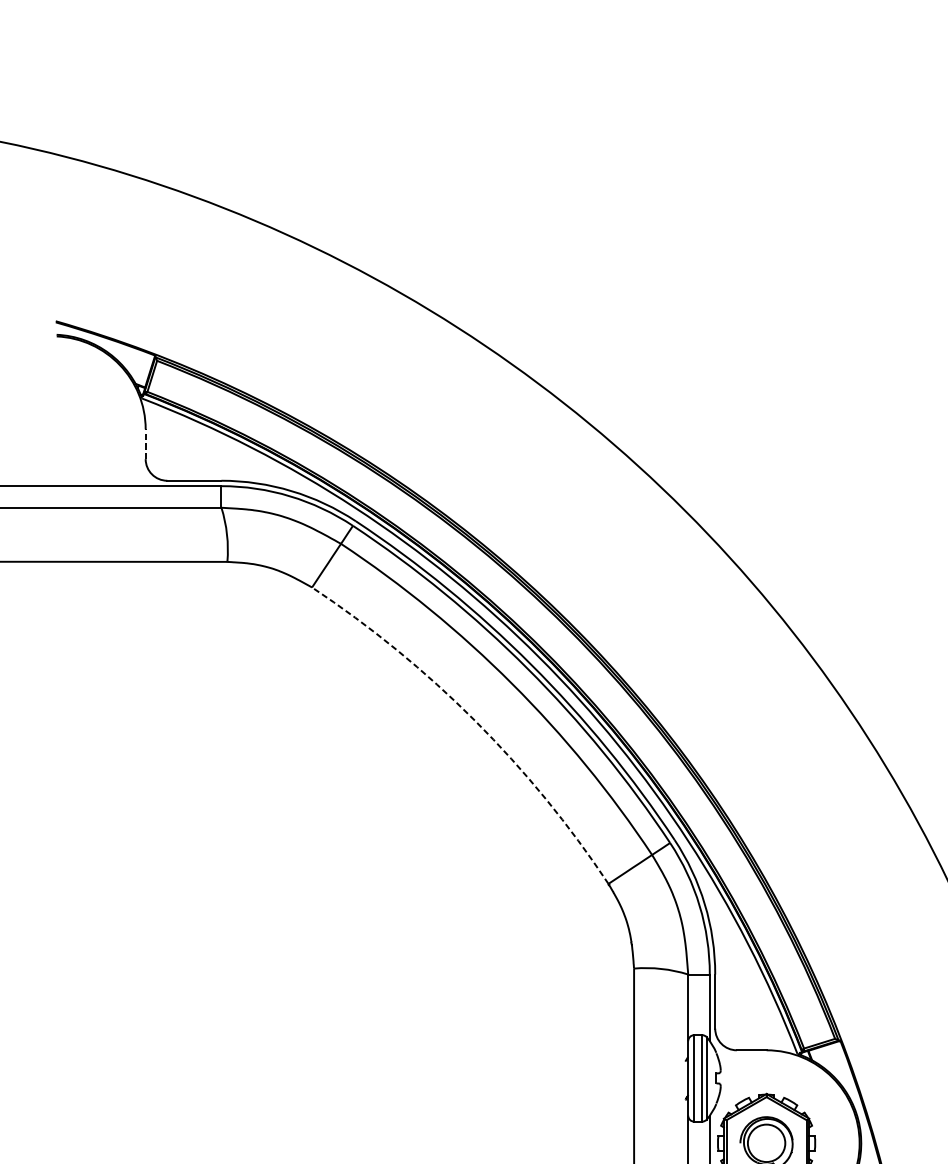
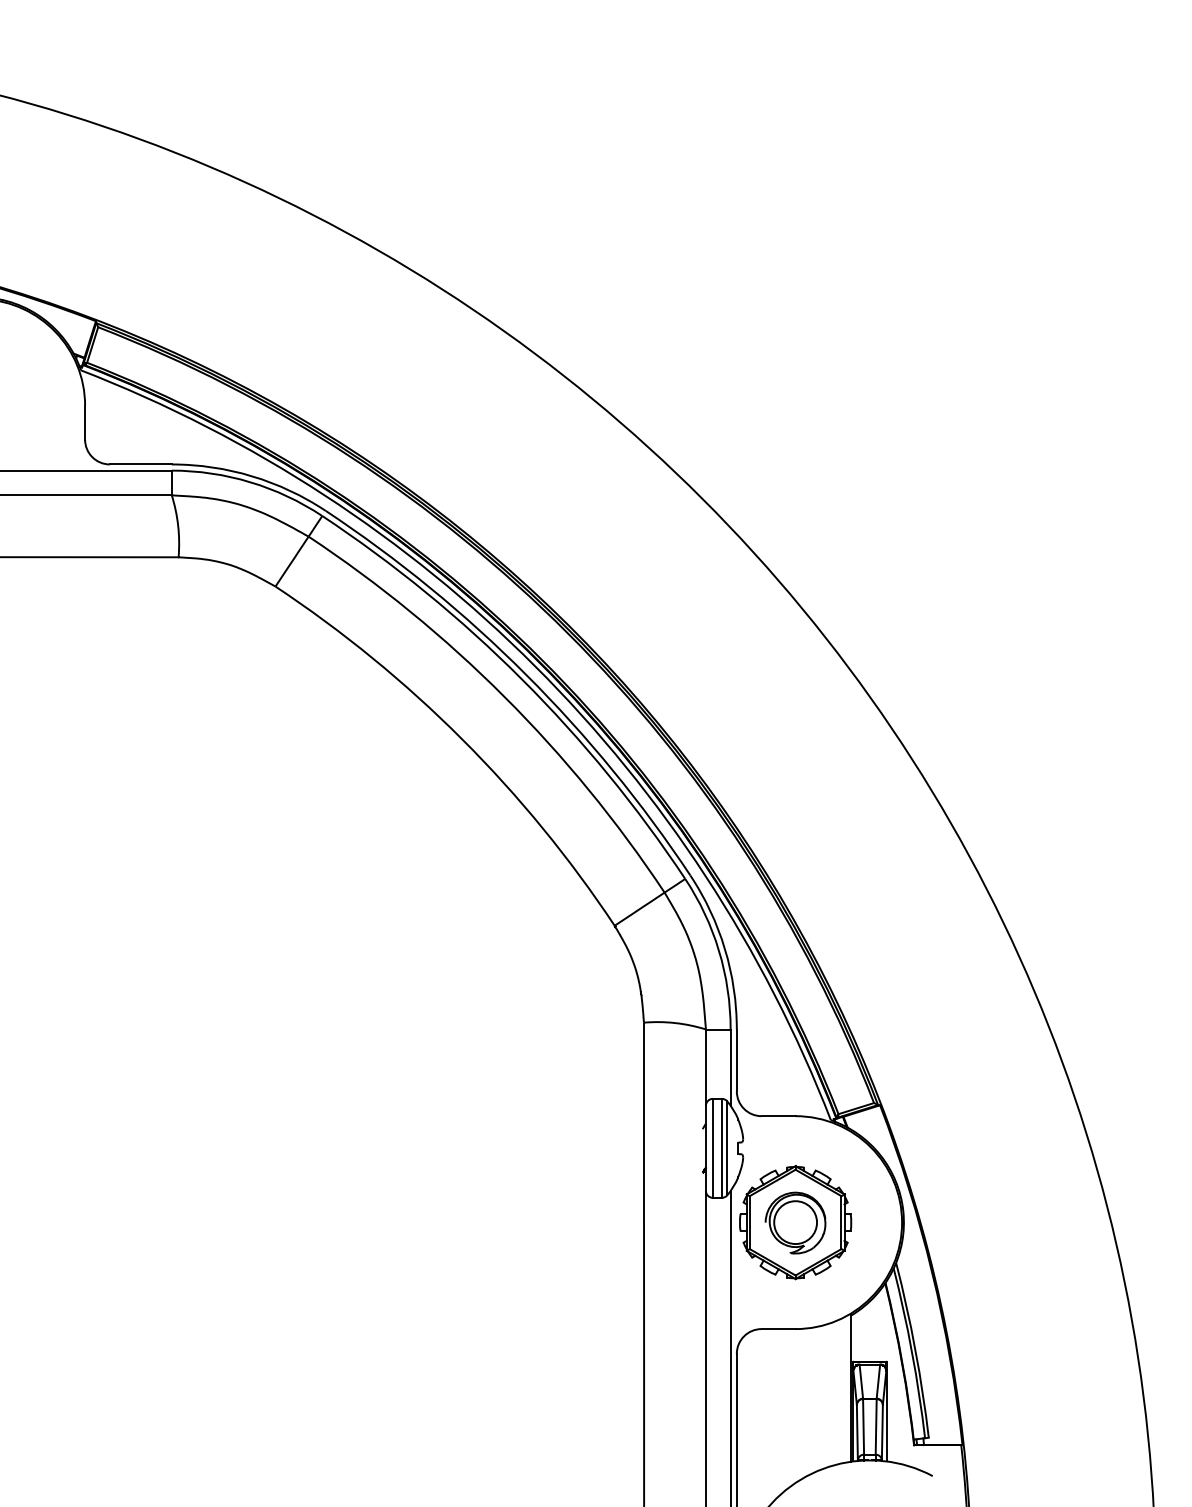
line: (146, 444) -> (85, 422), dashed -> solid
arc: (475, 721) -> (462, 739), dashed -> solid

